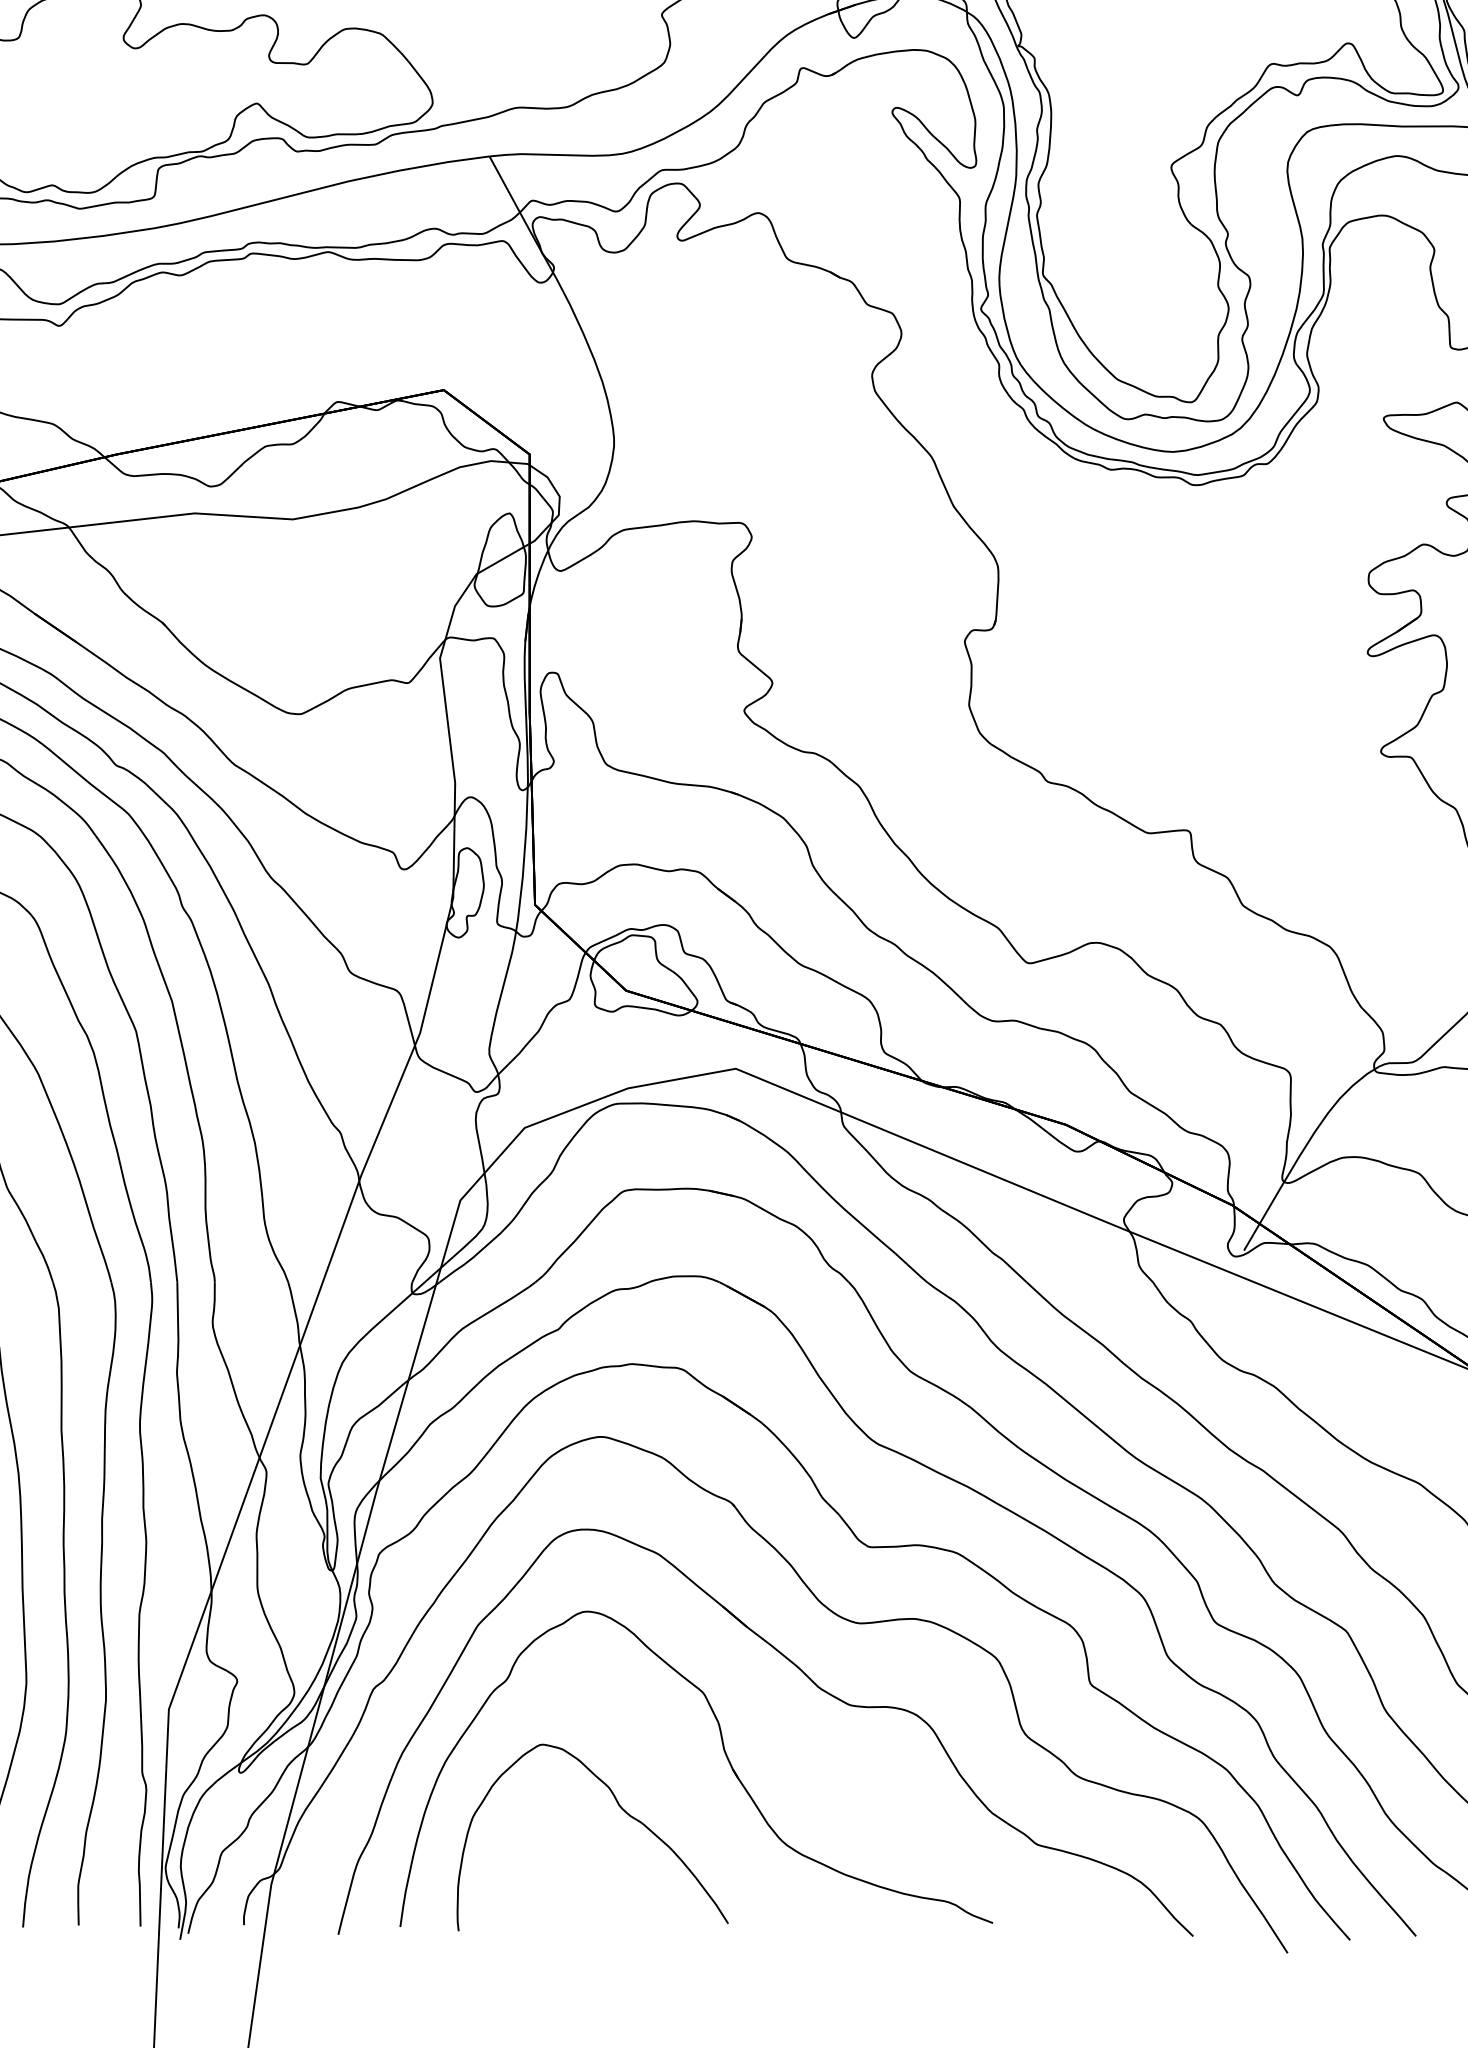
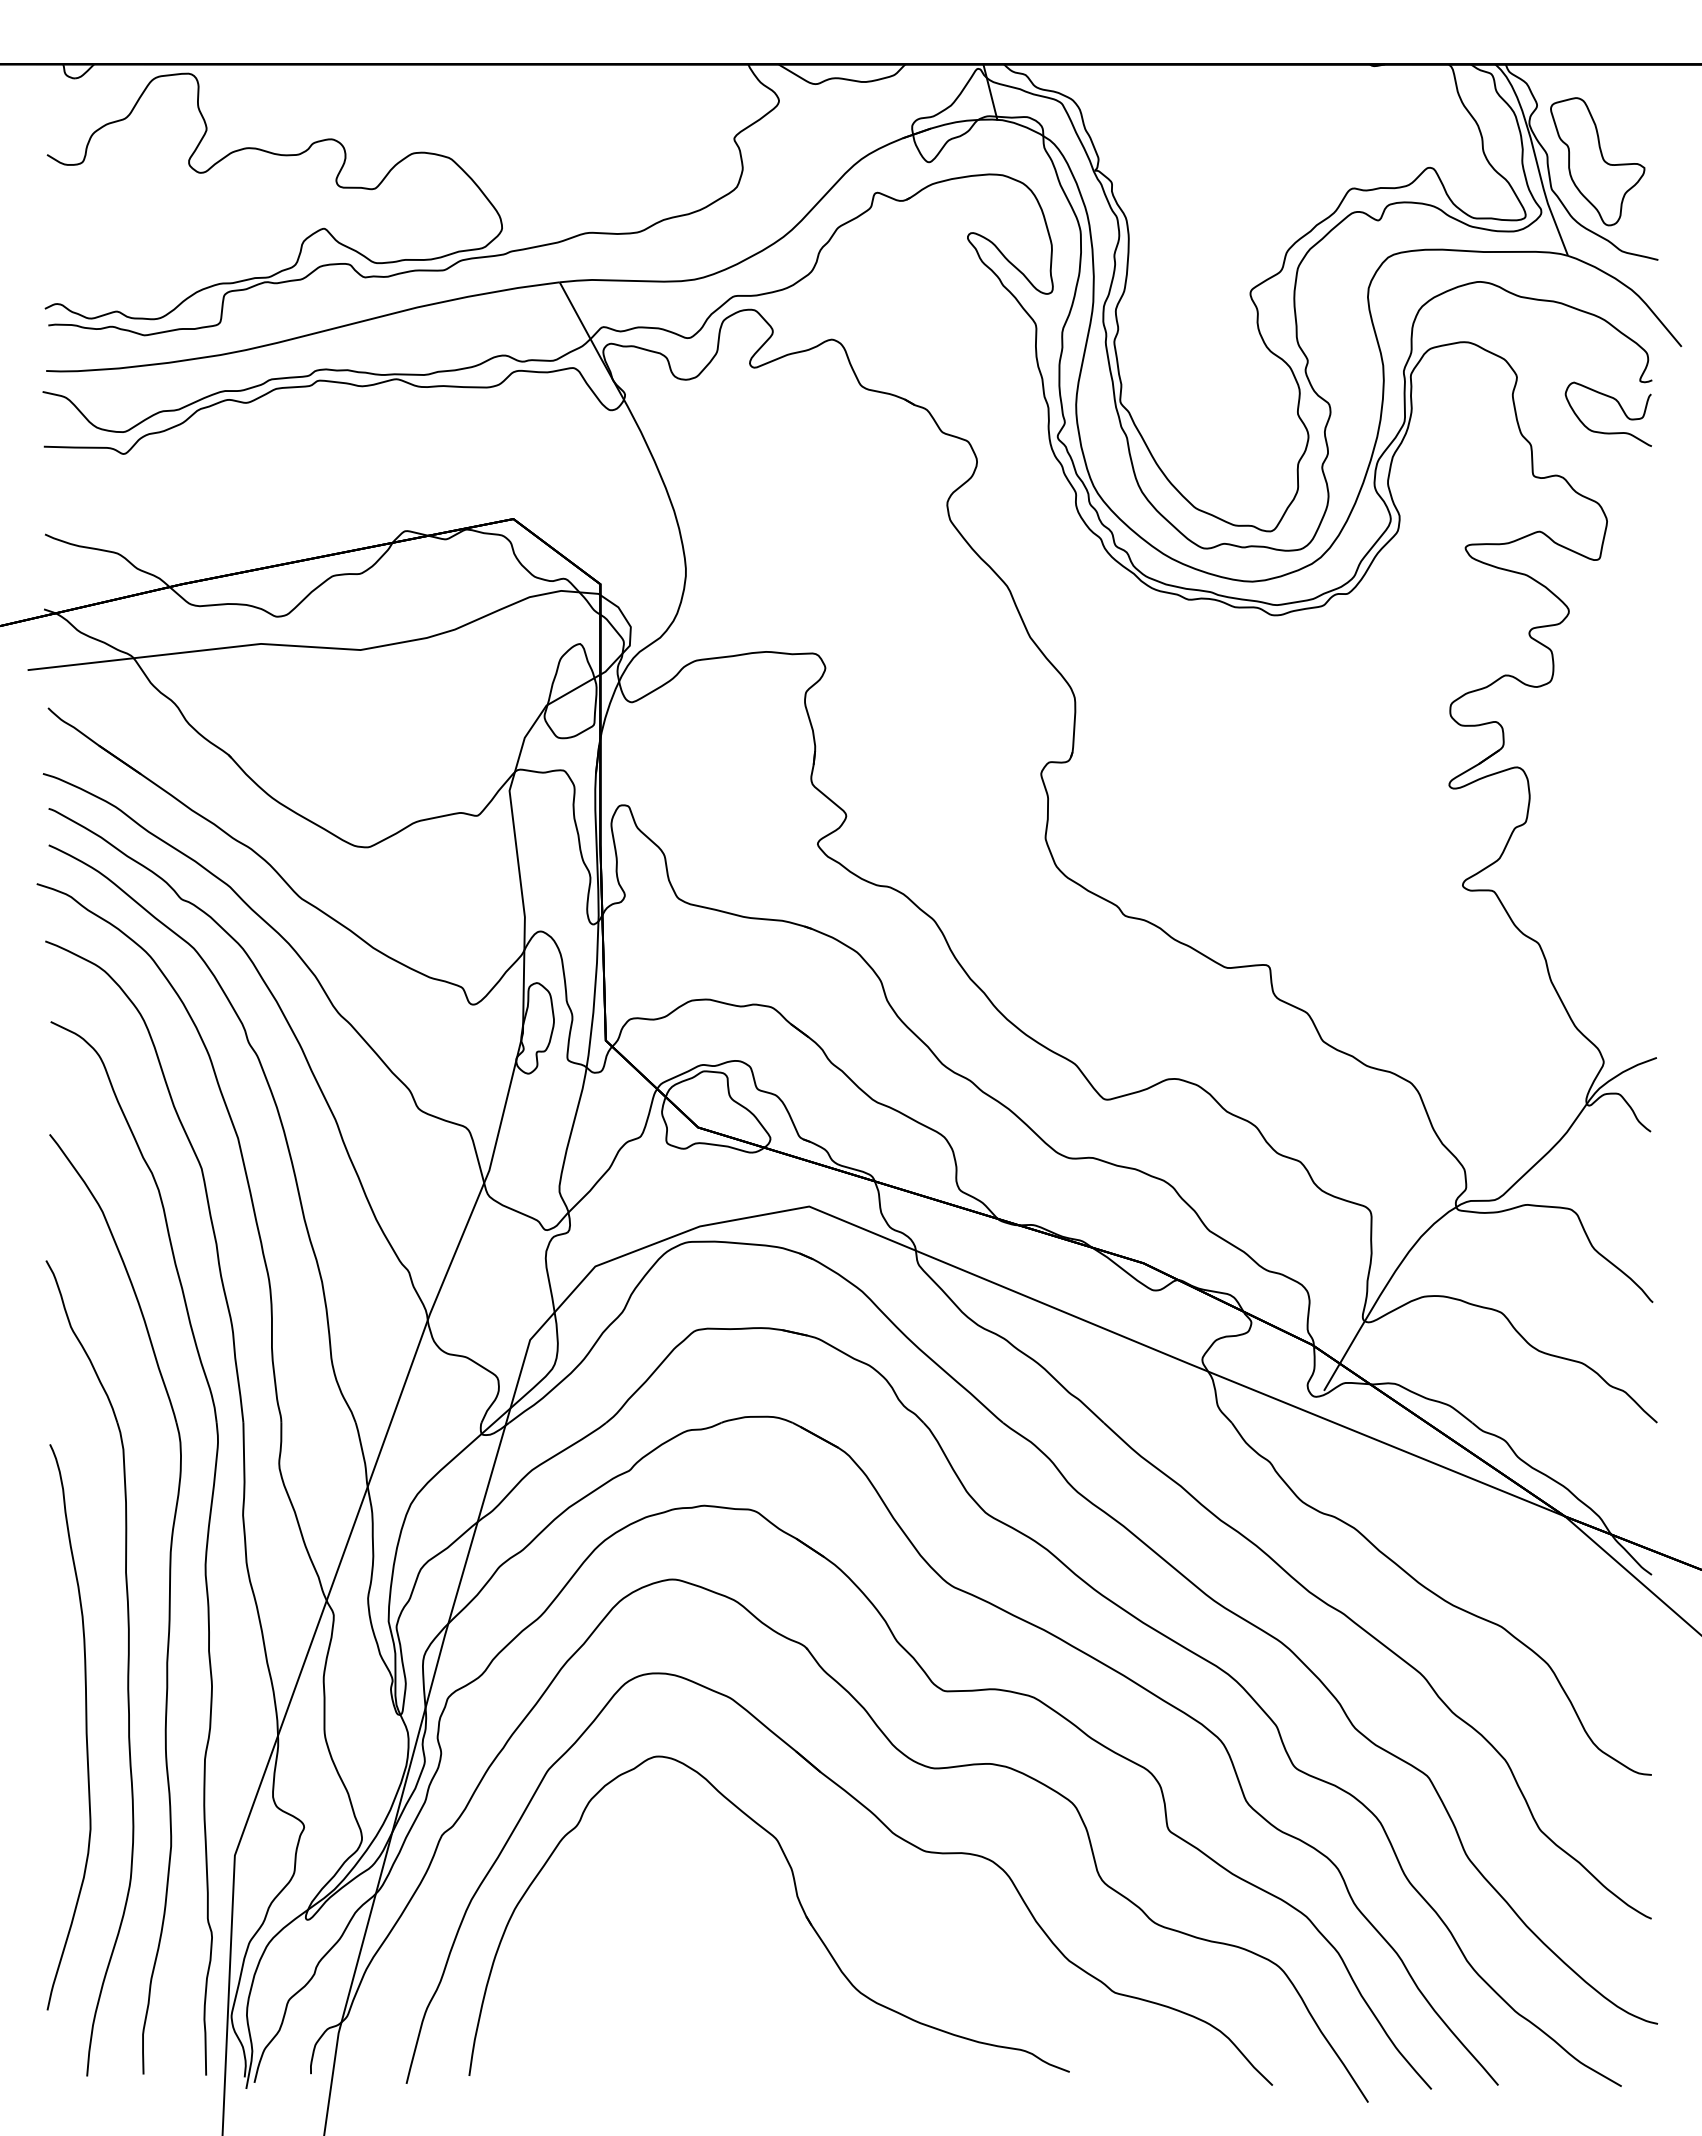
curve: (620, 1808) -> (692, 1955), removed

